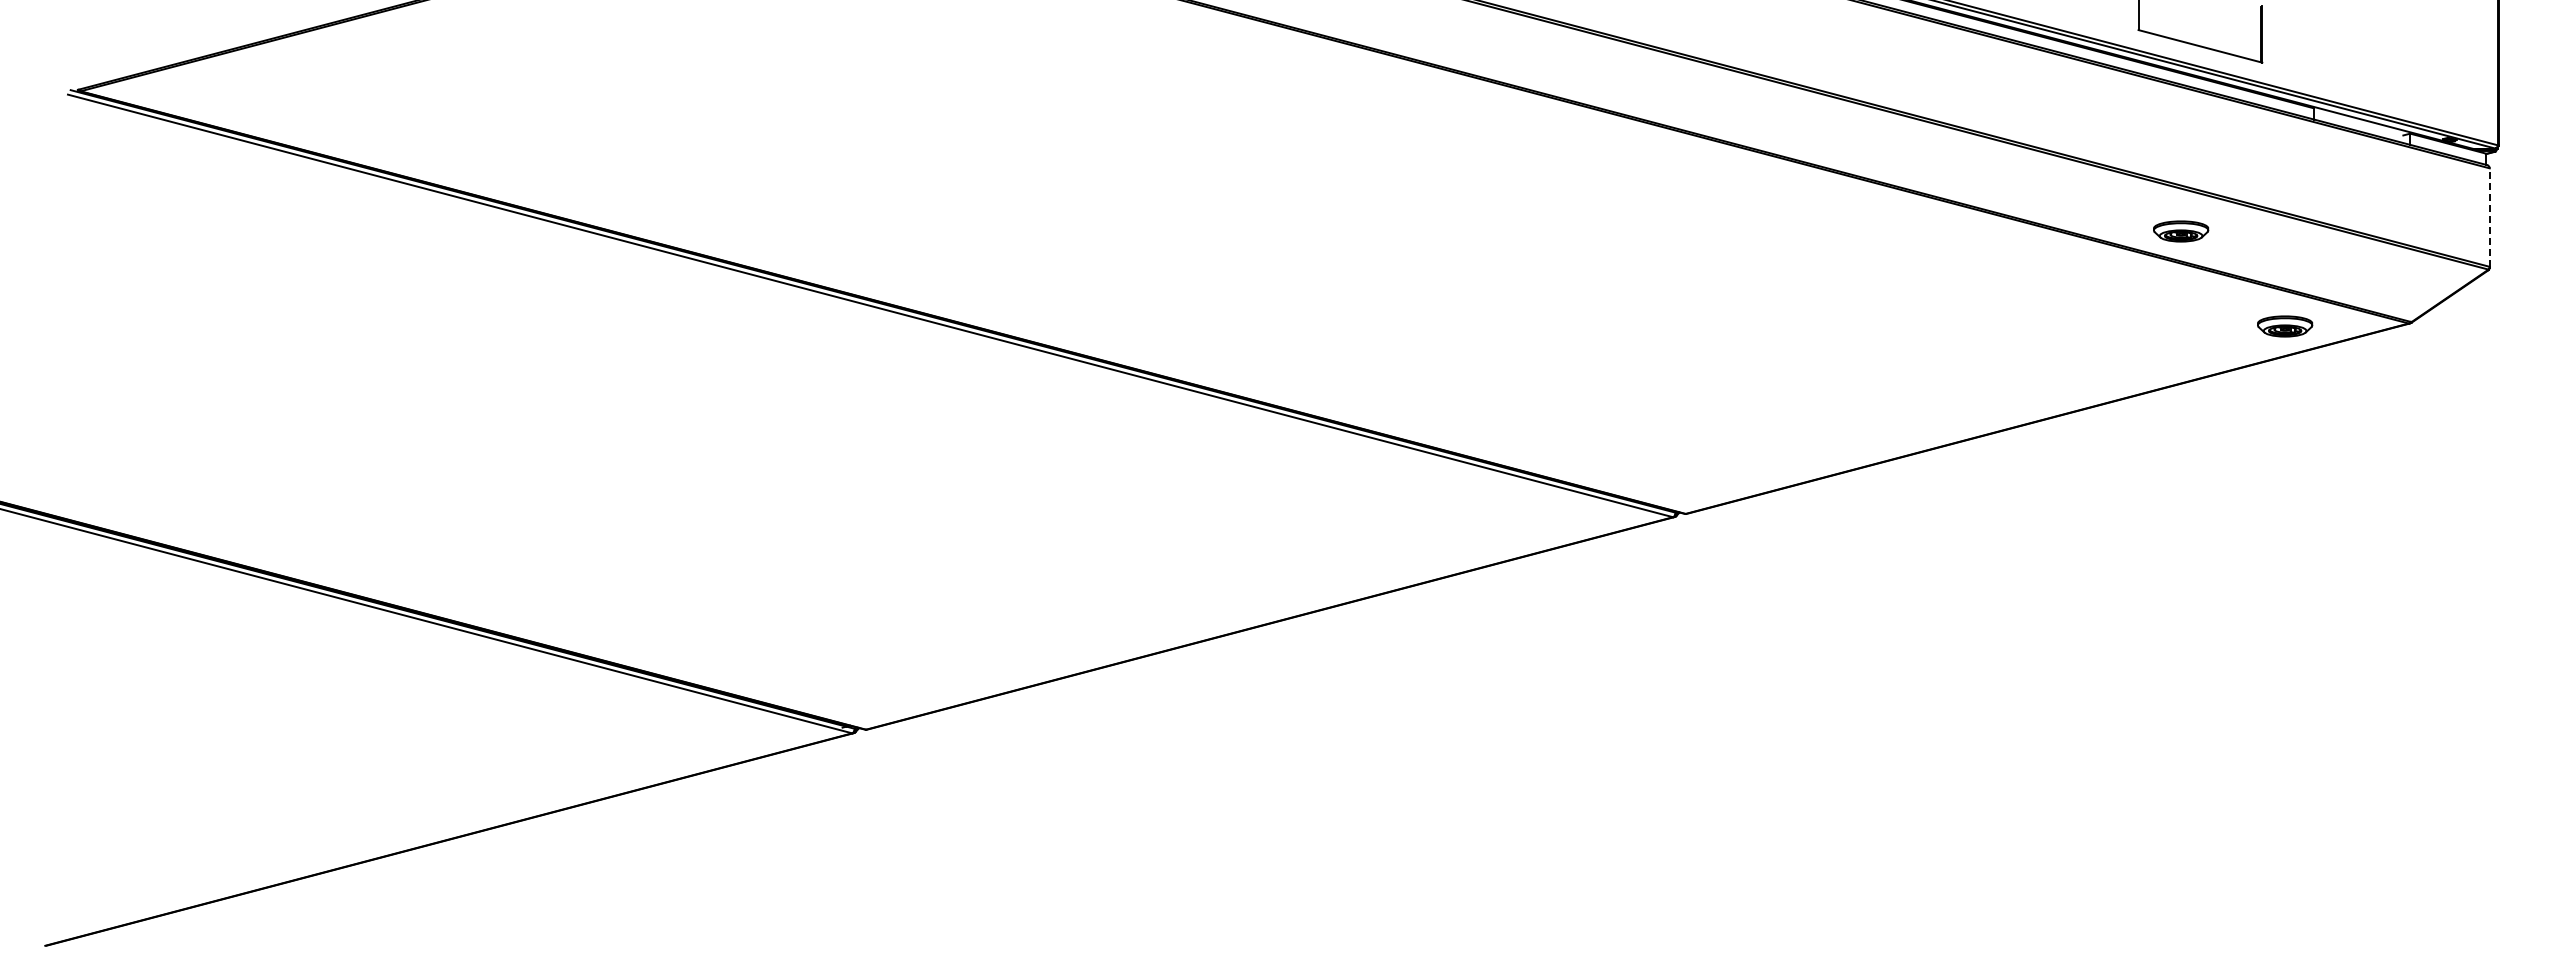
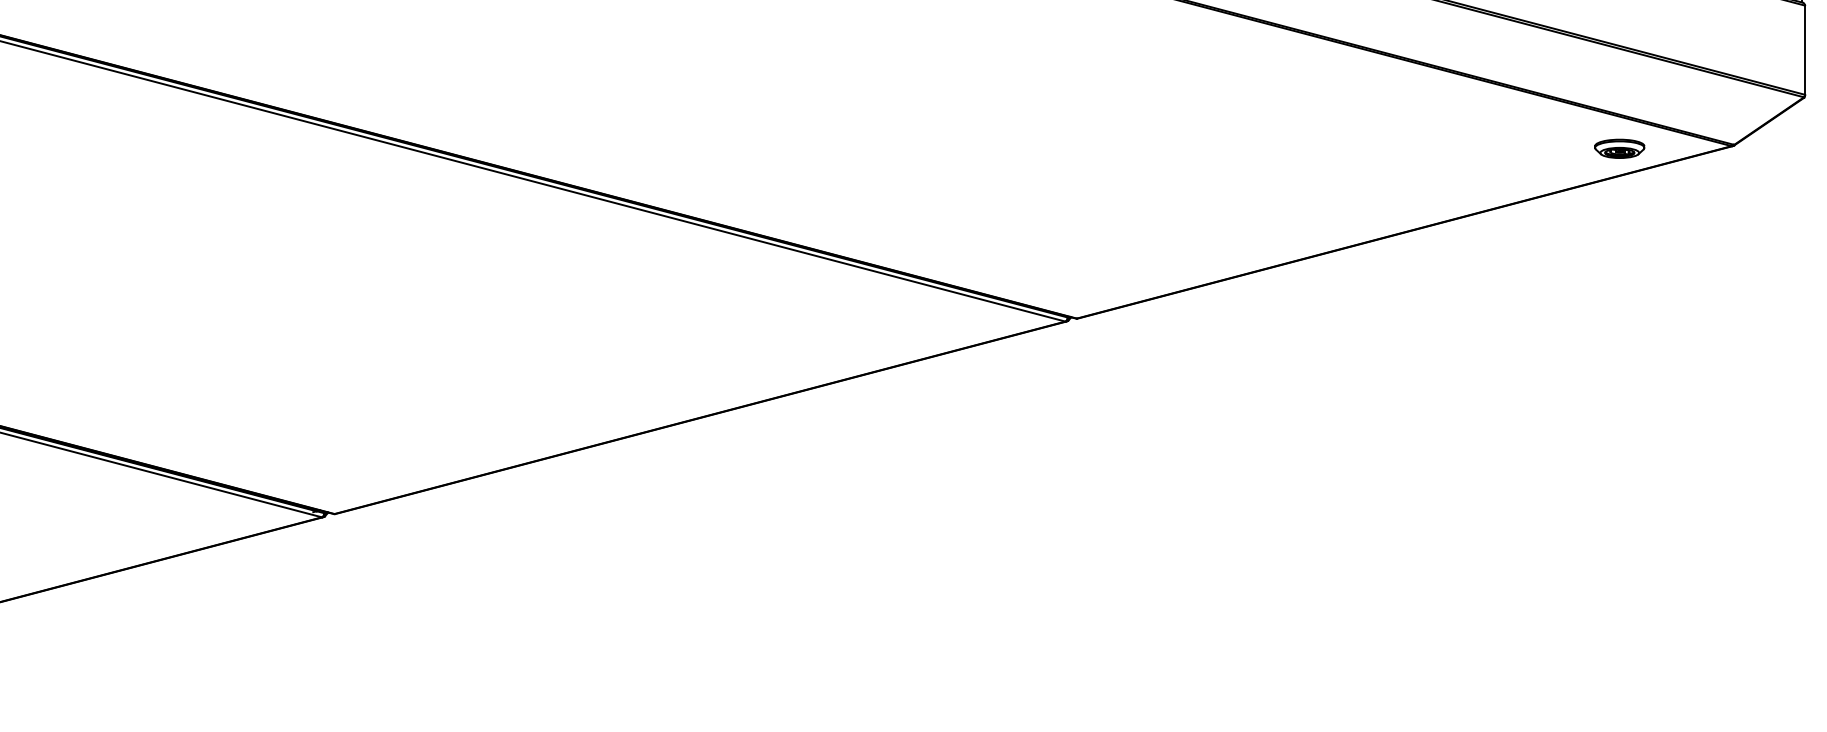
line: (2489, 217) -> (1804, 50), dashed -> solid
part: (2181, 231) -> (1525, 62), removed

